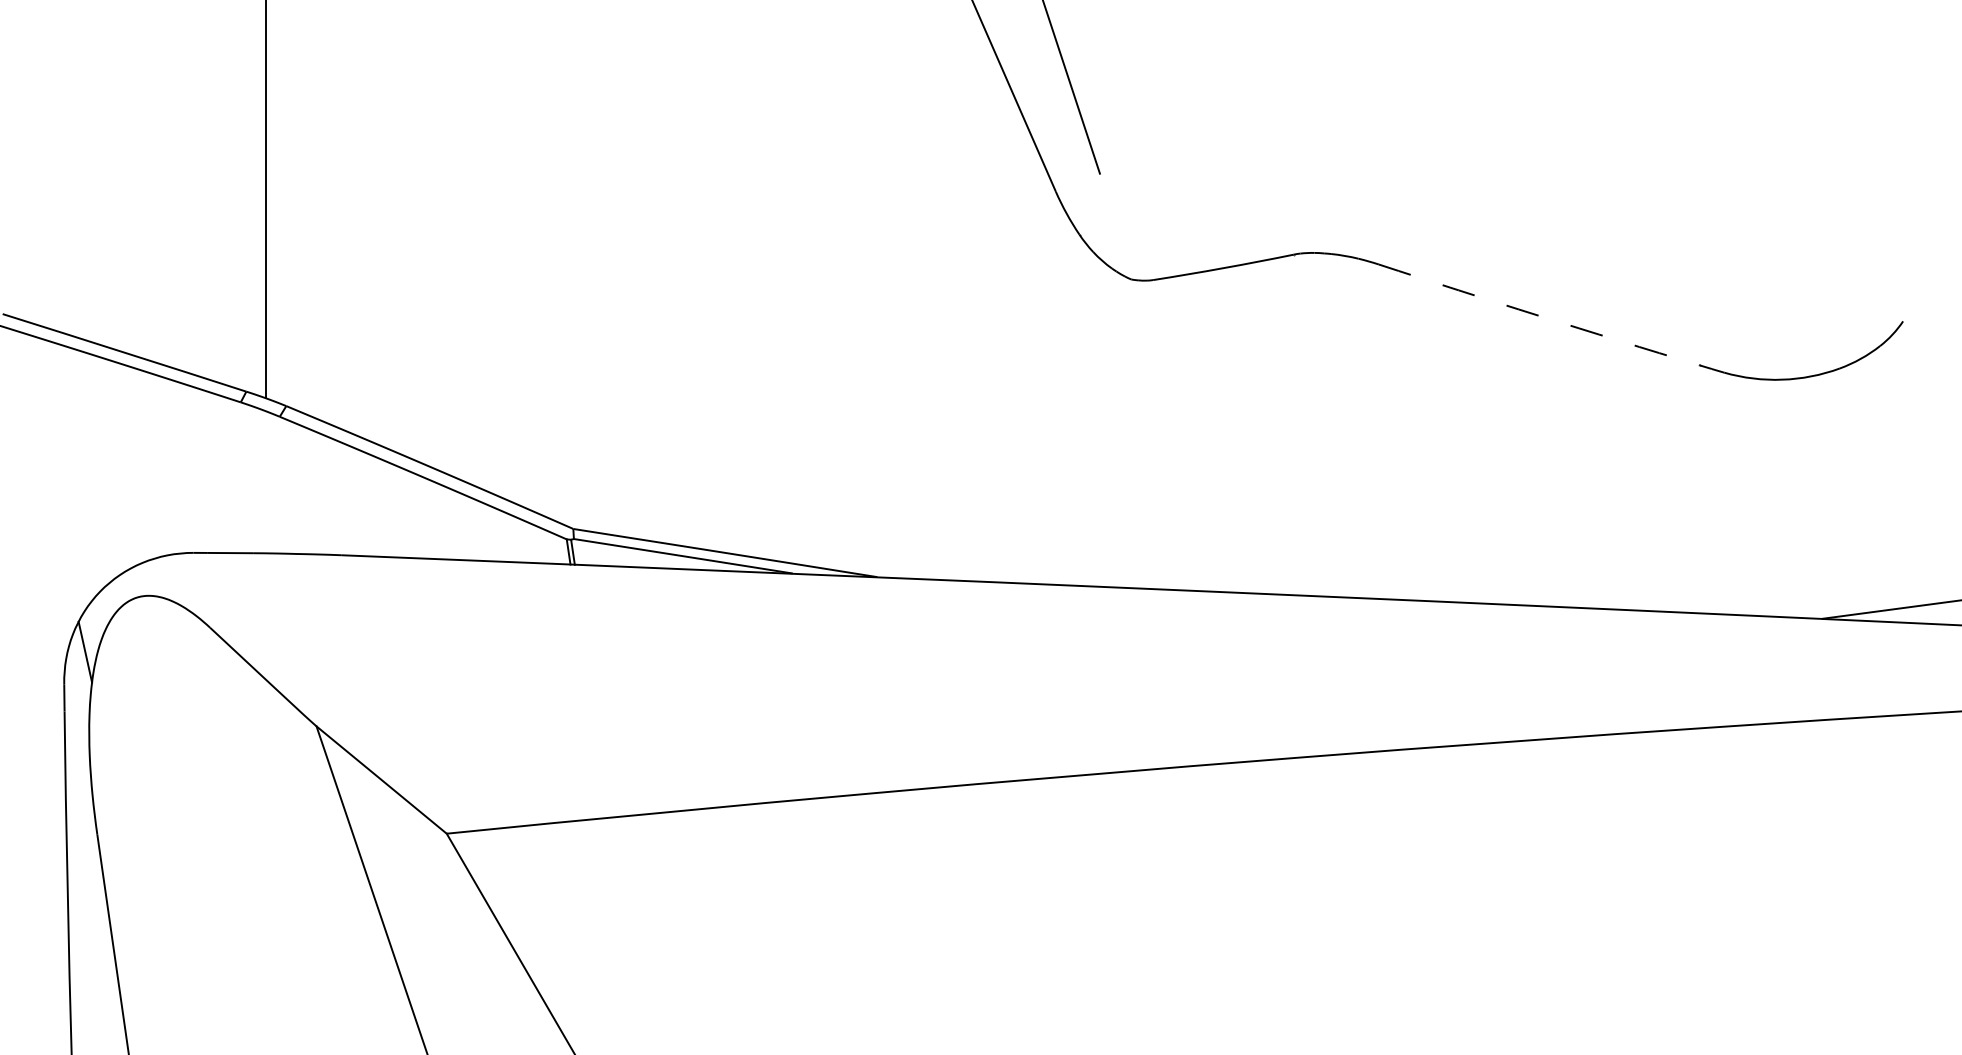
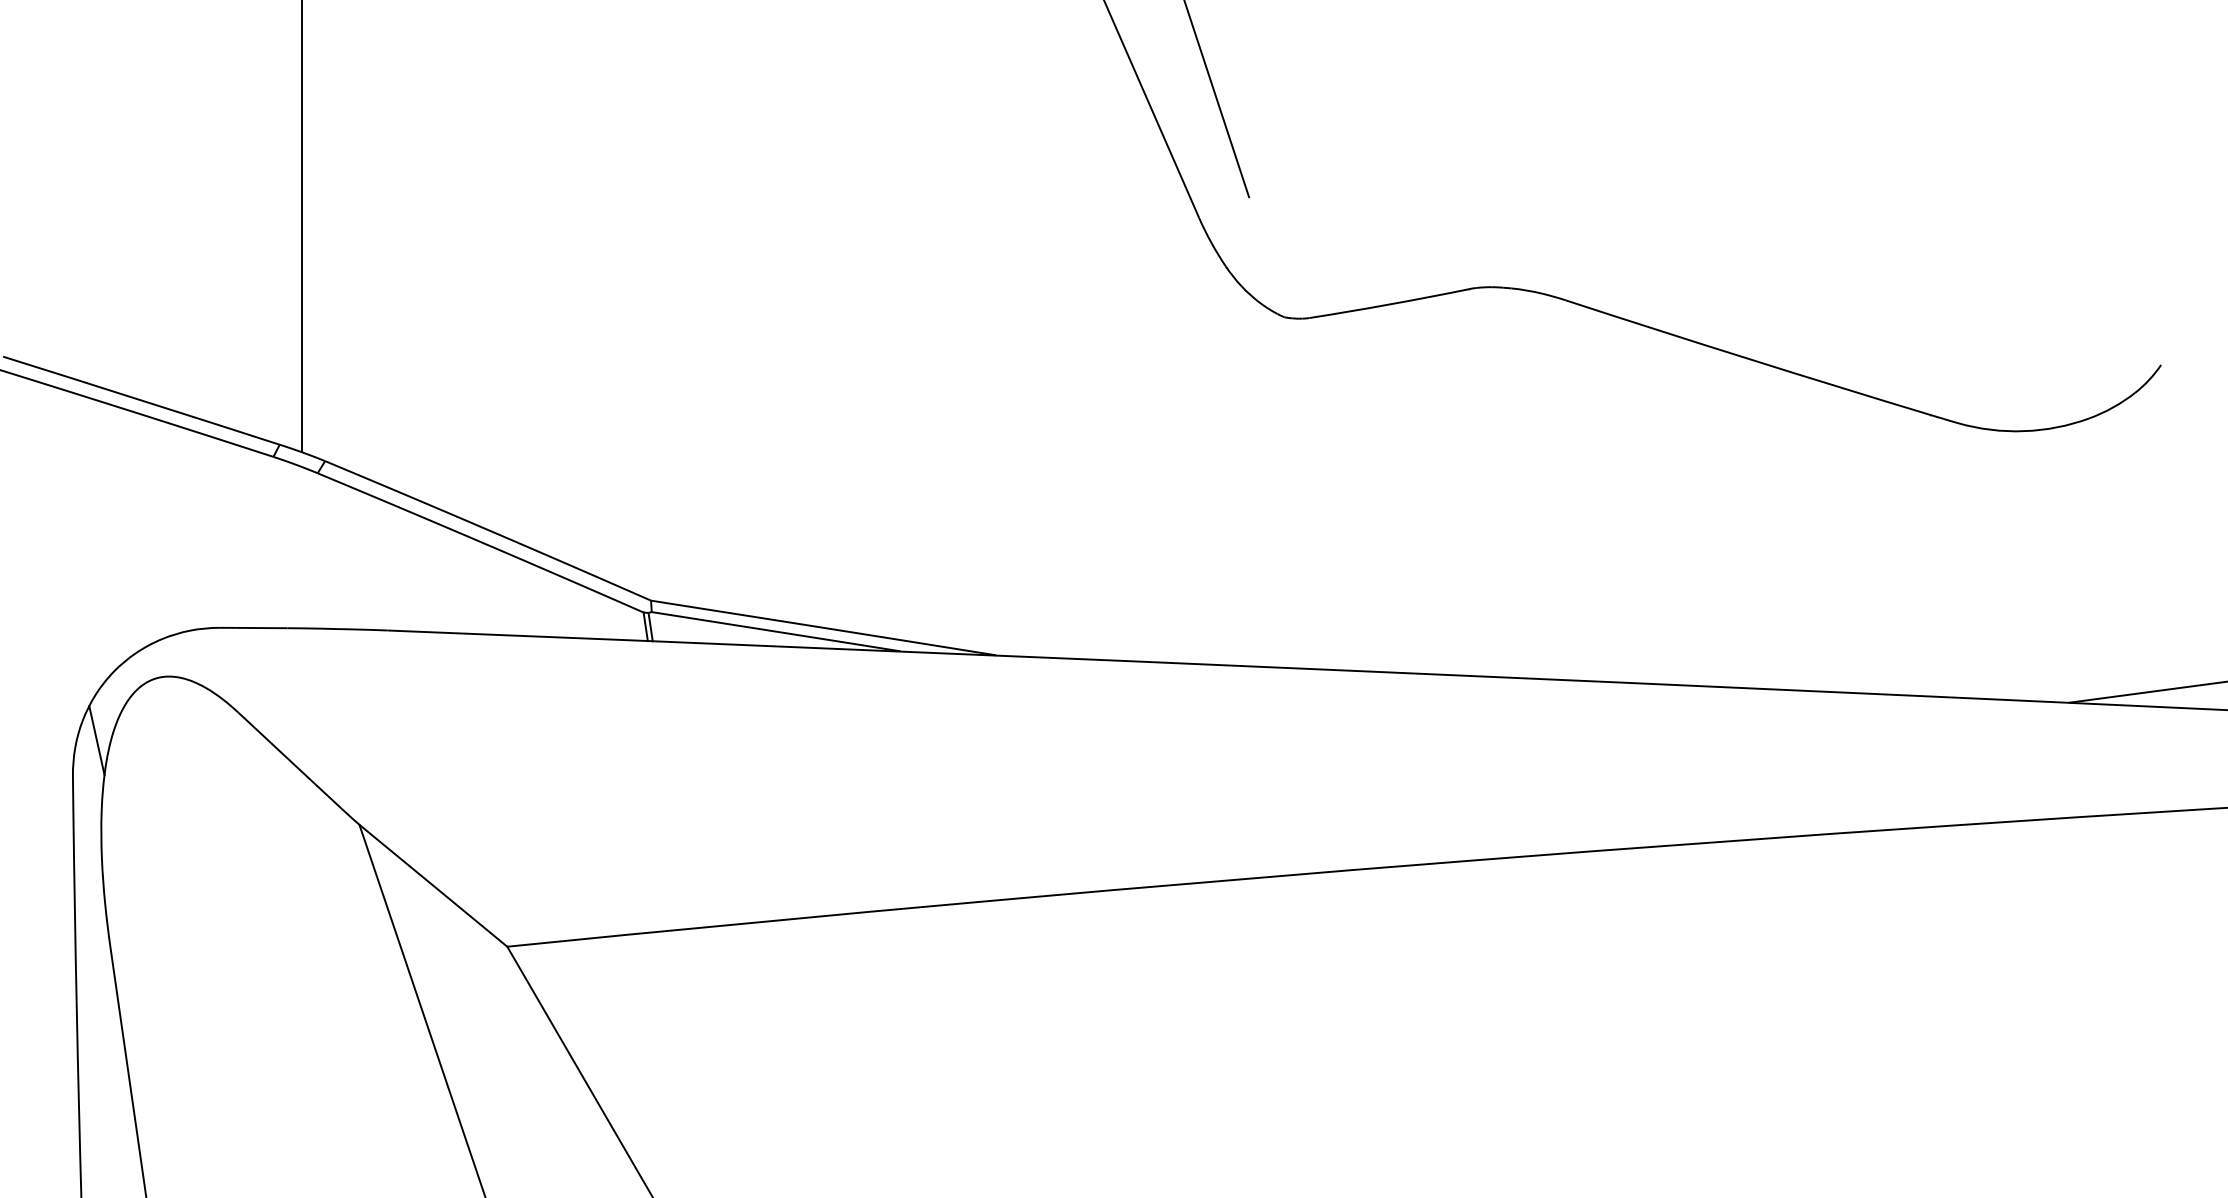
arc: (1538, 315) -> (1747, 358), dashed -> solid

